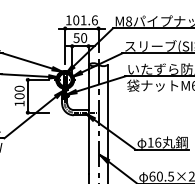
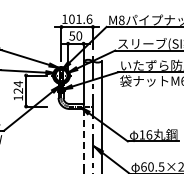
text: (19, 92) -> (18, 87), 100 -> 124
line: (88, 144) -> (83, 136), solid -> dashed

